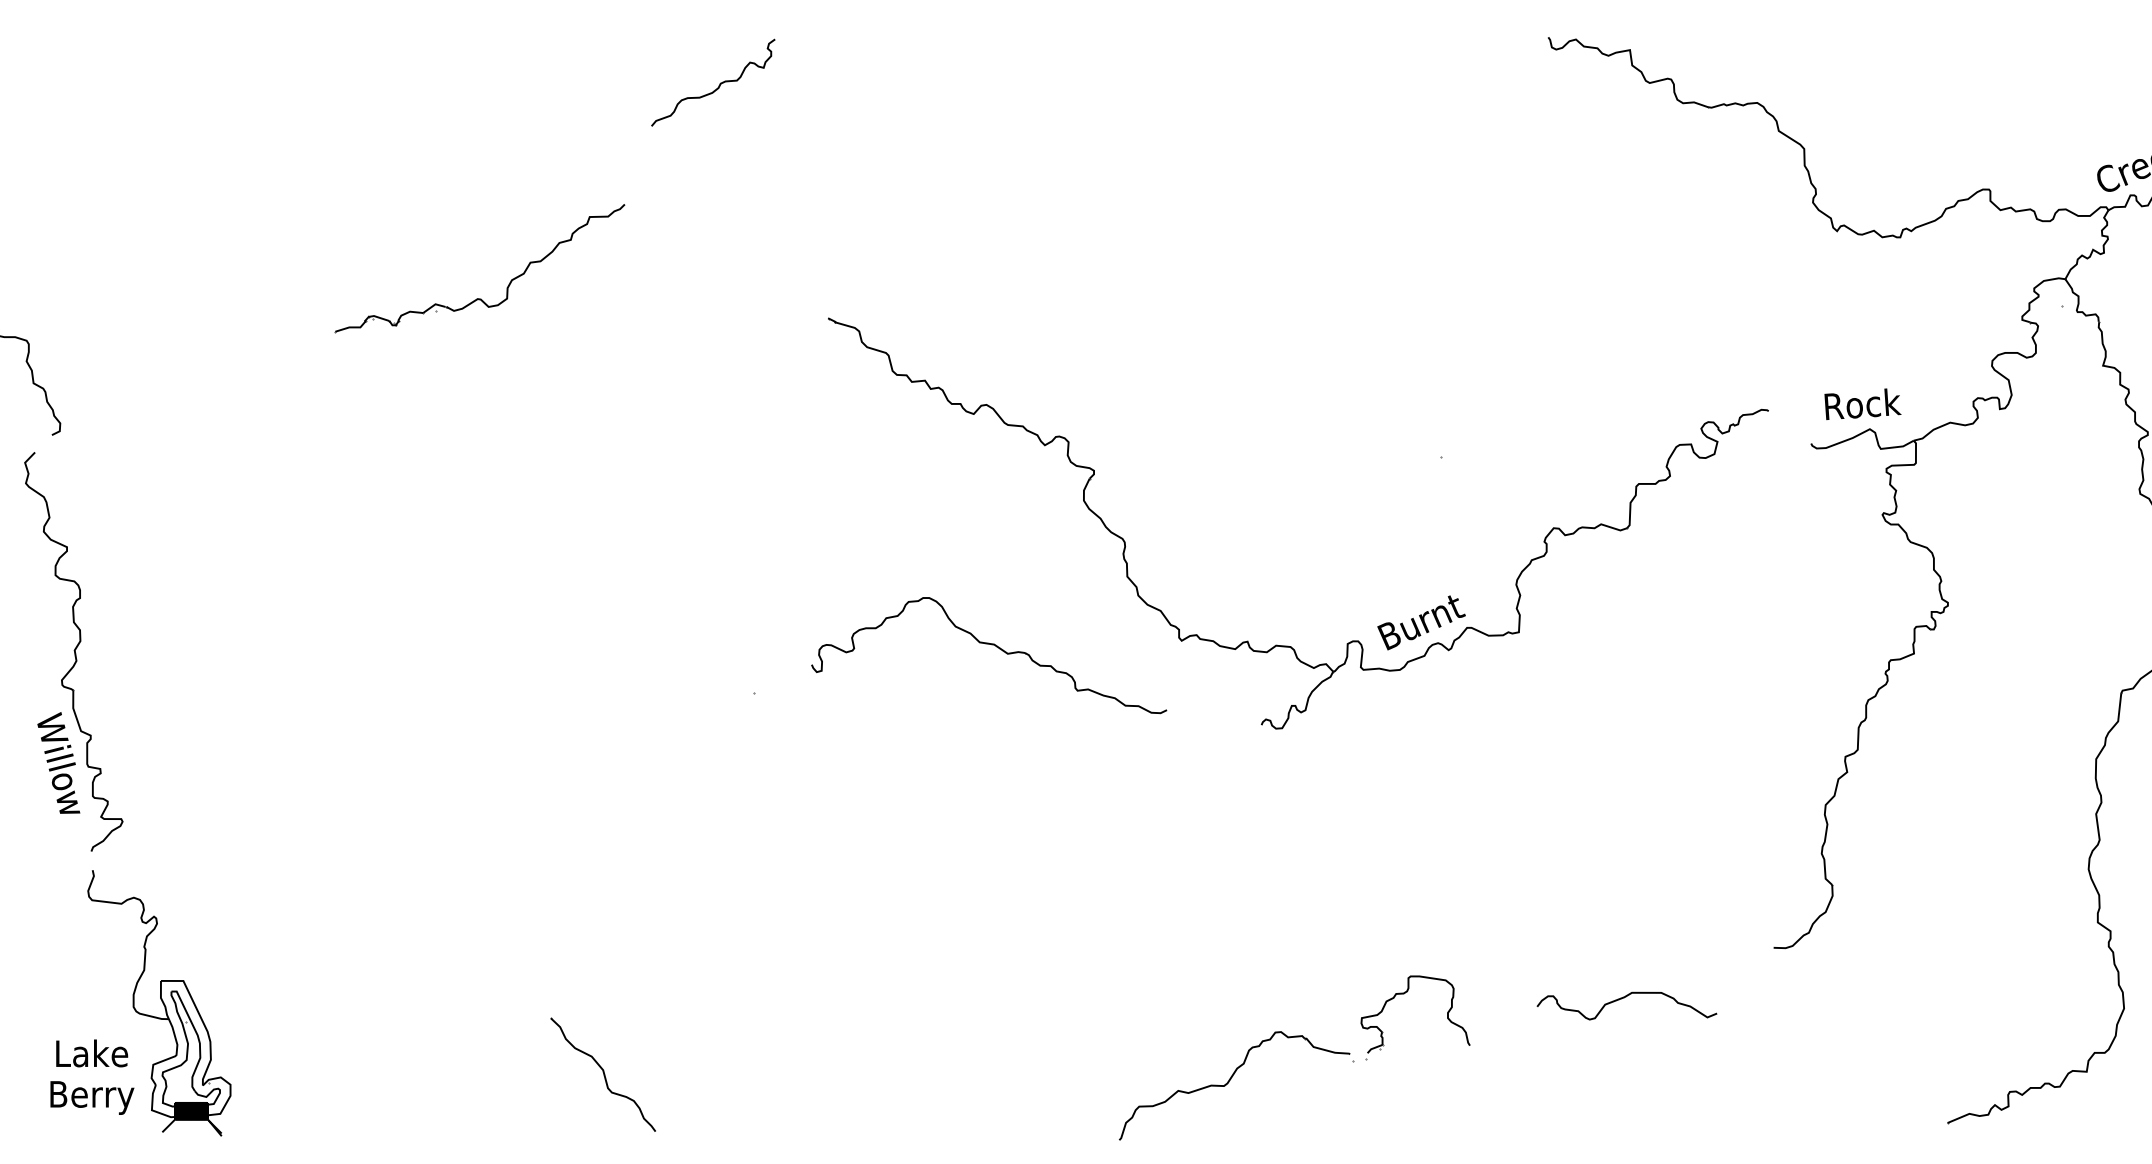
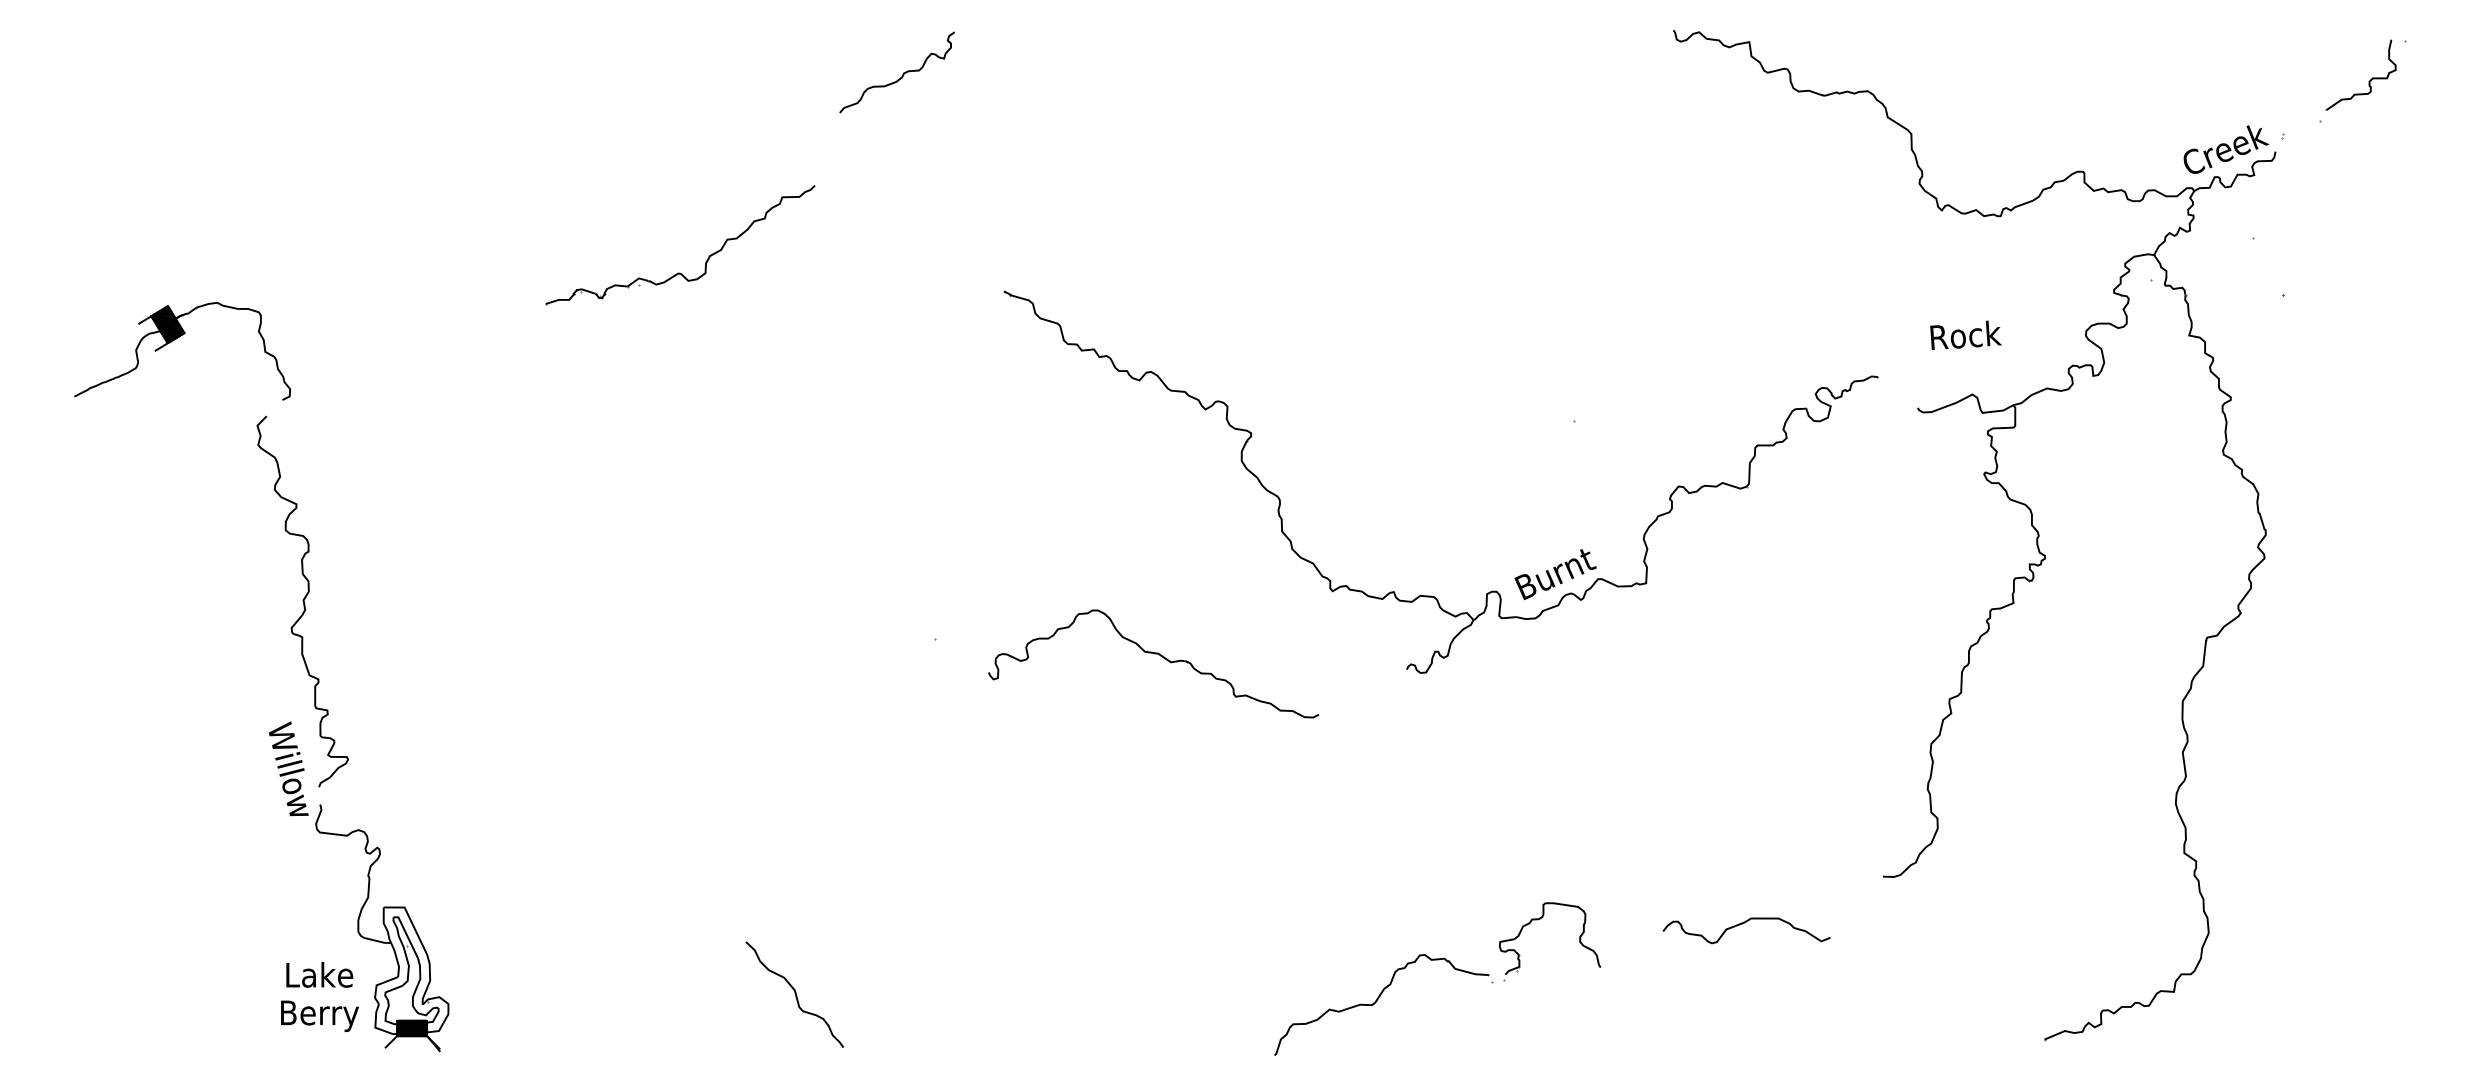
text: (1862, 403) -> (1965, 334), moved
part: (990, 645) -> (1154, 654), moved
text: (58, 762) -> (288, 768), moved

